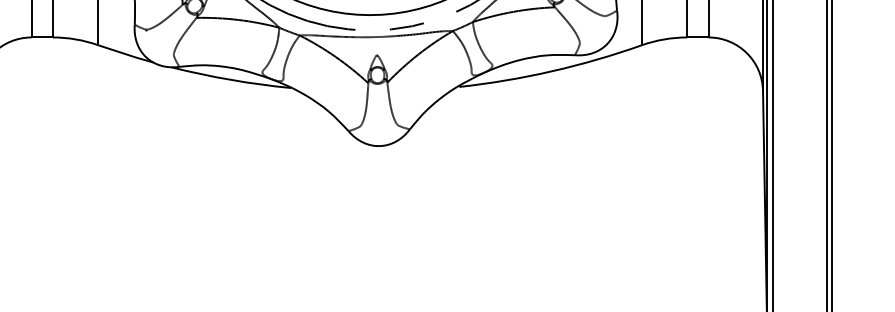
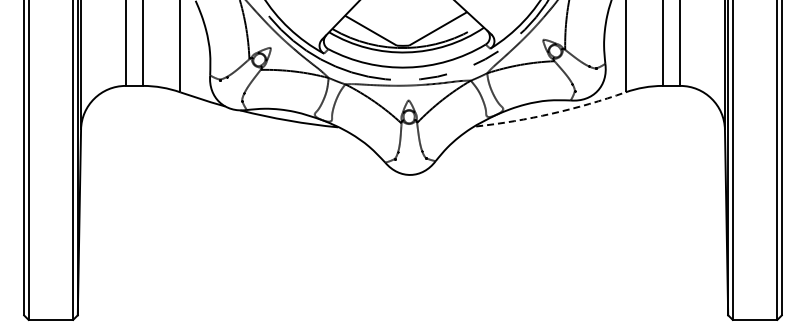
arc: (551, 71) -> (551, 113), solid -> dashed

